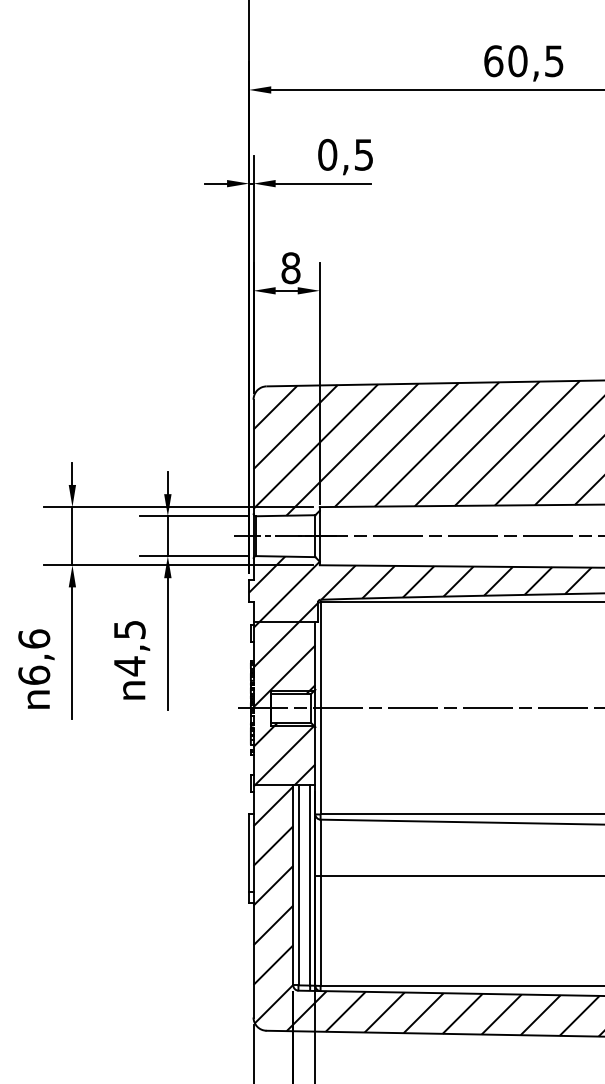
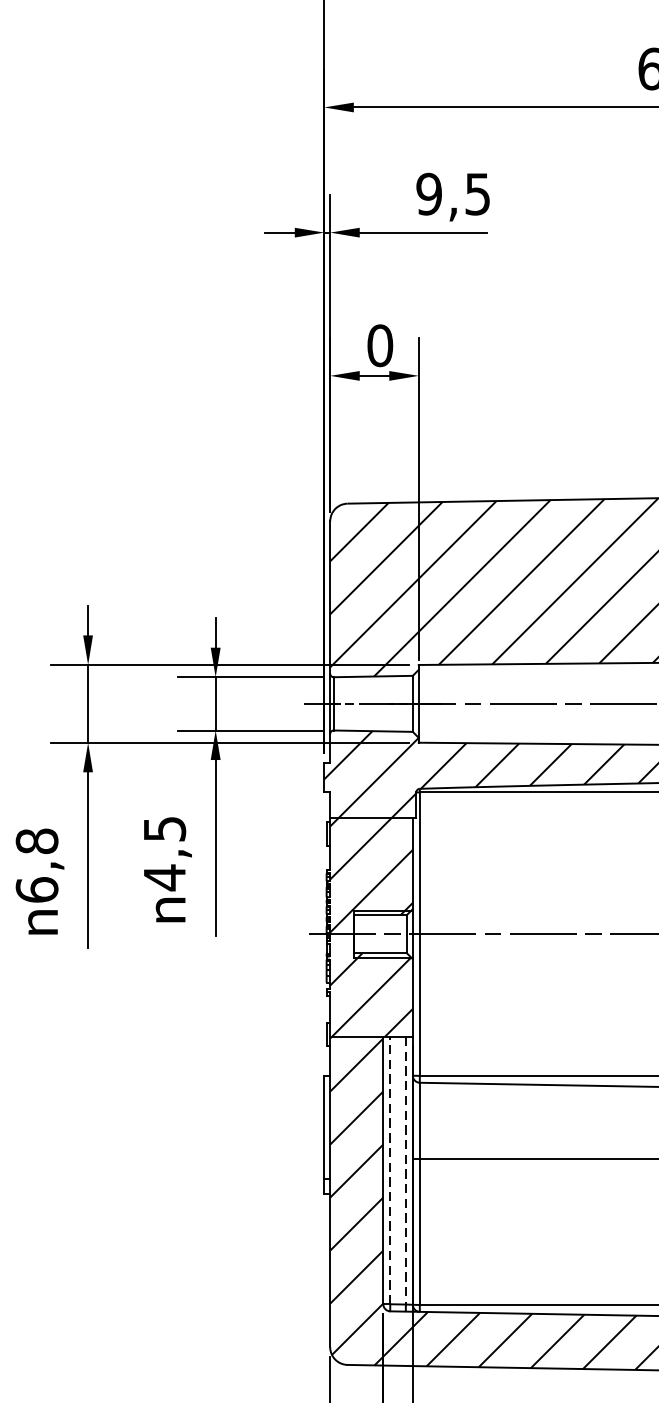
text: (327, 154) -> (429, 193), 0,5 -> 9,5
text: (290, 267) -> (379, 344), 8 -> 0
text: (34, 638) -> (37, 840), 6,6 -> 6,8
line: (298, 885) -> (390, 1170), solid -> dashed
line: (310, 885) -> (406, 1170), solid -> dashed

